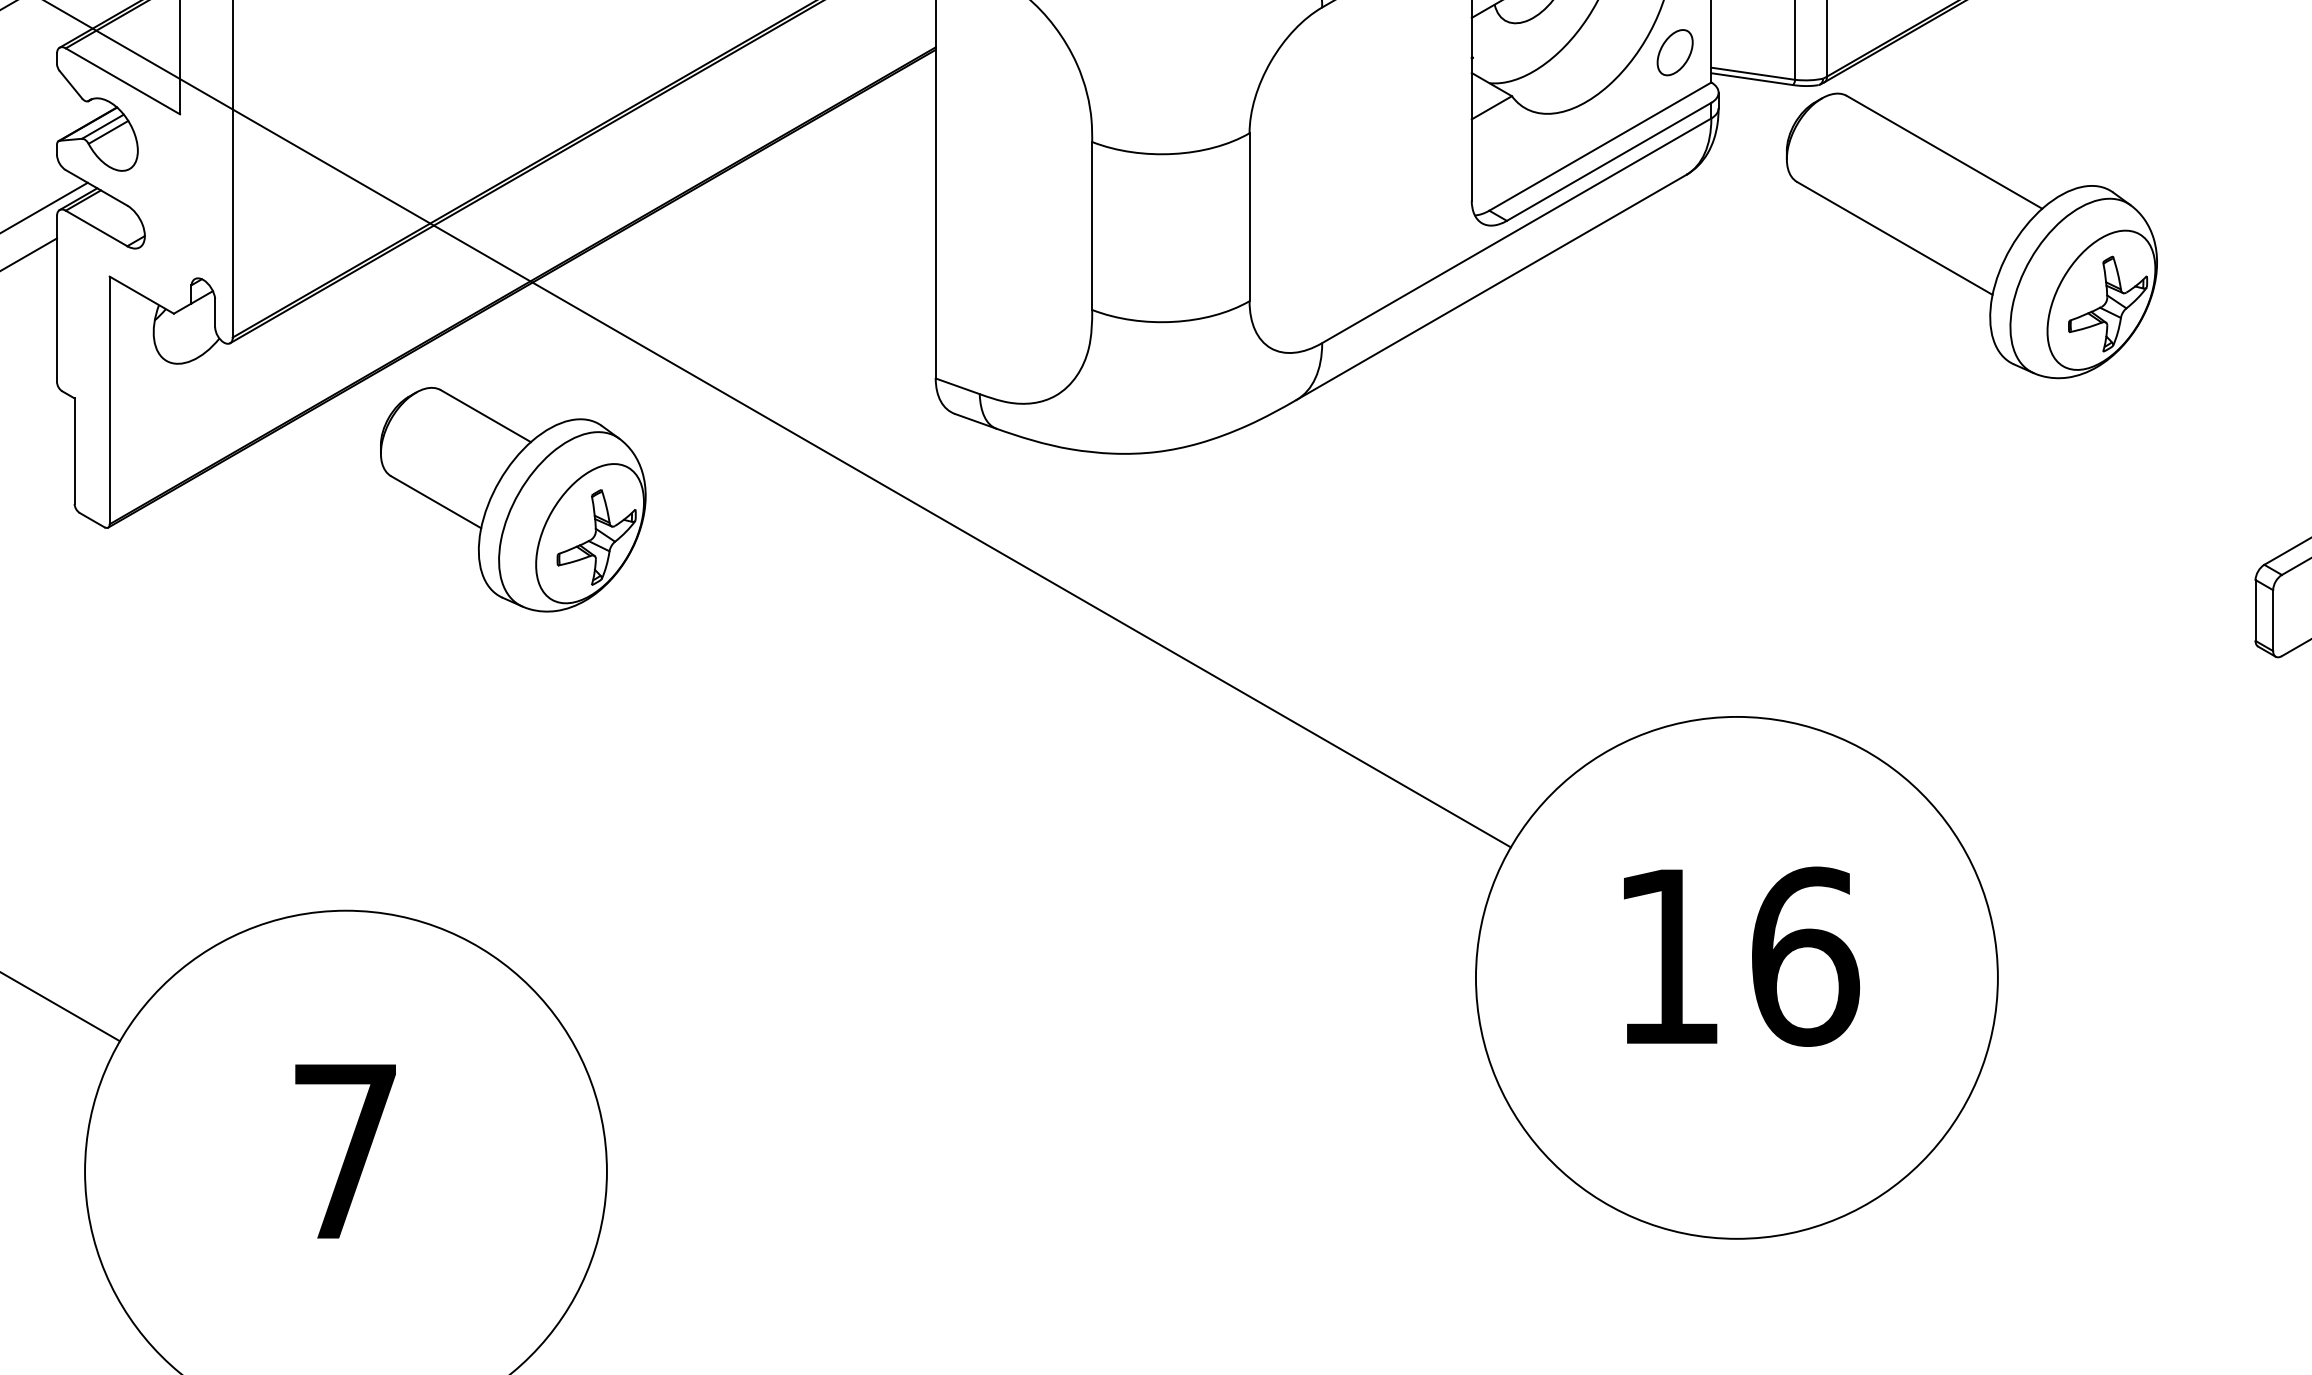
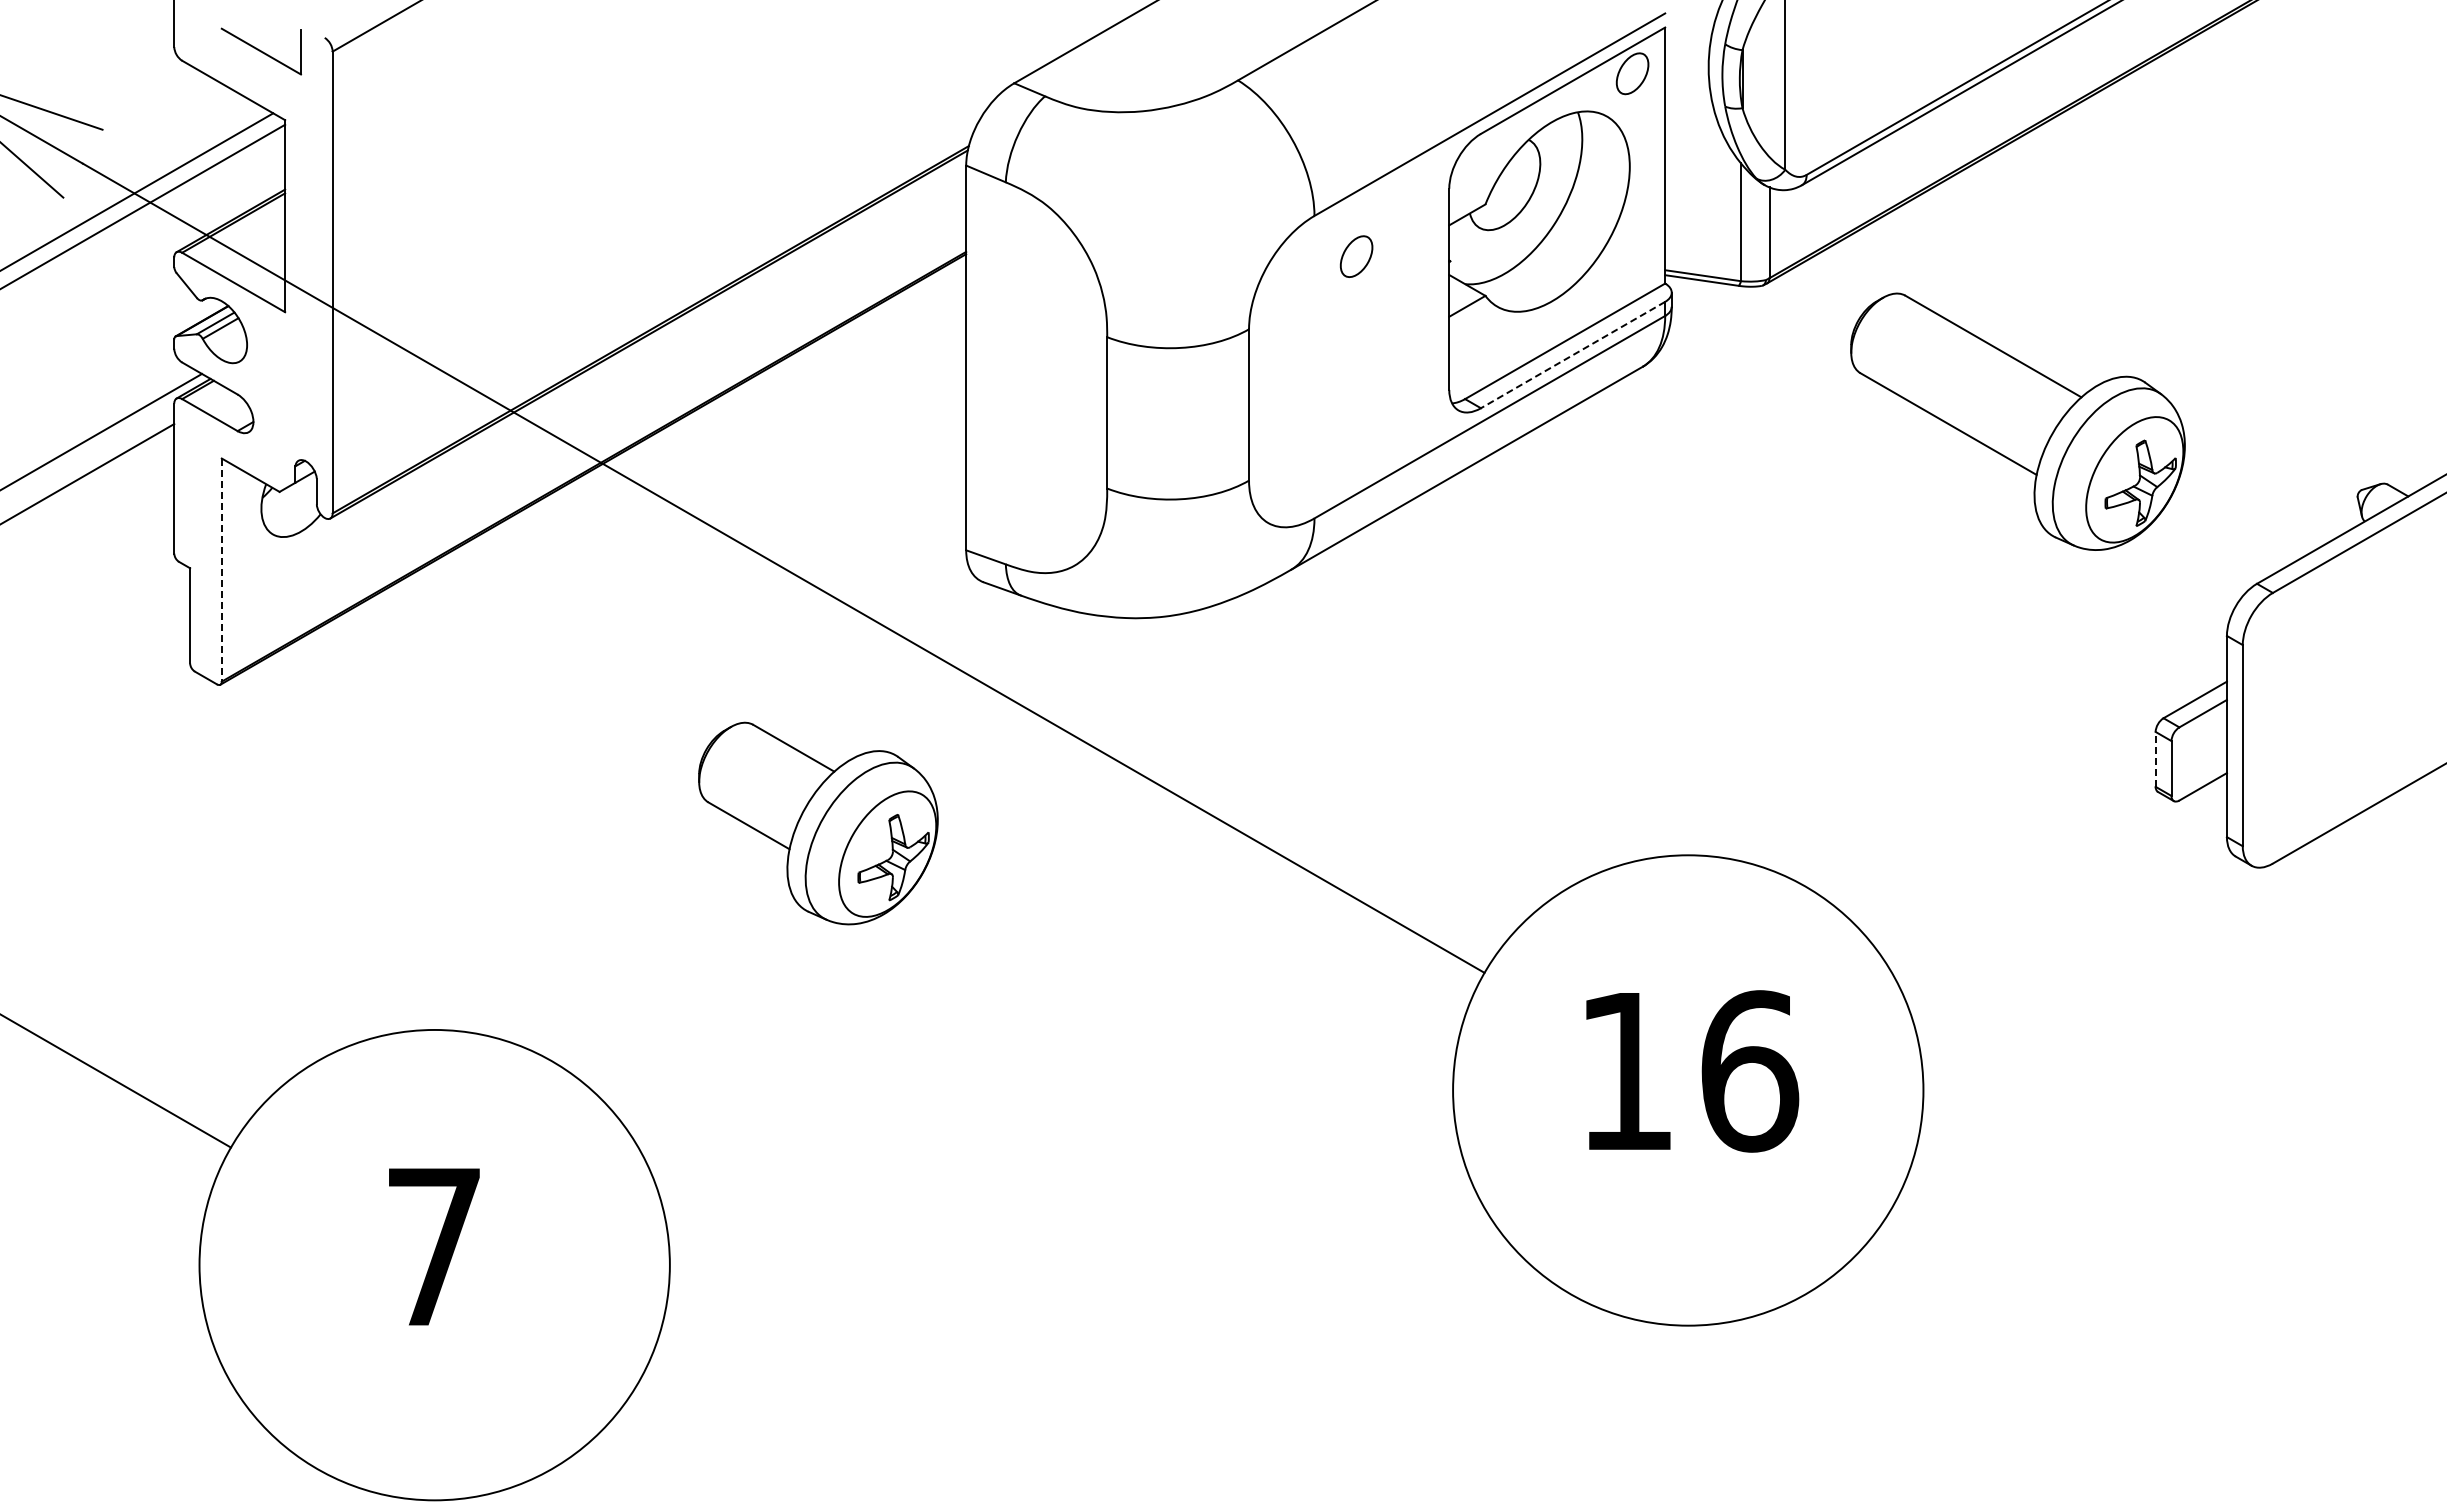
part: (1675, 52) -> (1356, 256), moved
line: (1608, 162) -> (1572, 355), solid -> dashed
part: (1971, 235) -> (2017, 421), moved
line: (109, 400) -> (221, 570), solid -> dashed
part: (513, 499) -> (818, 823), moved
line: (2255, 609) -> (2155, 758), solid -> dashed

